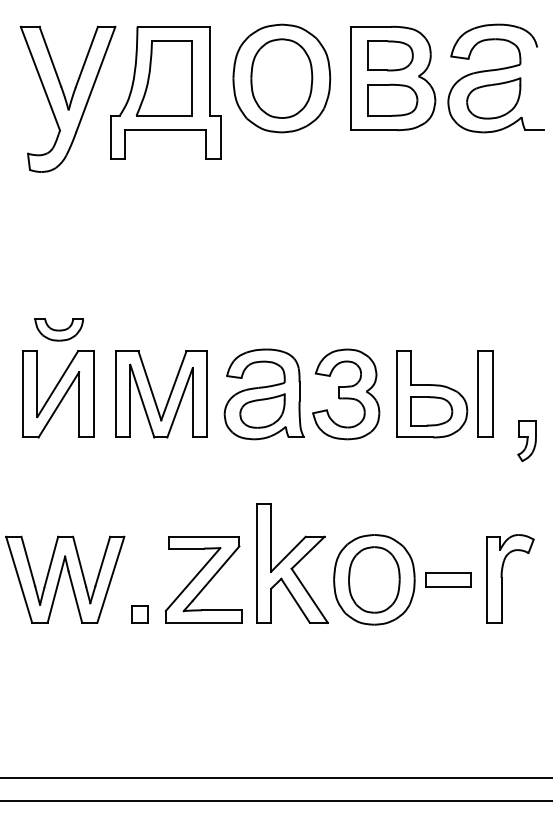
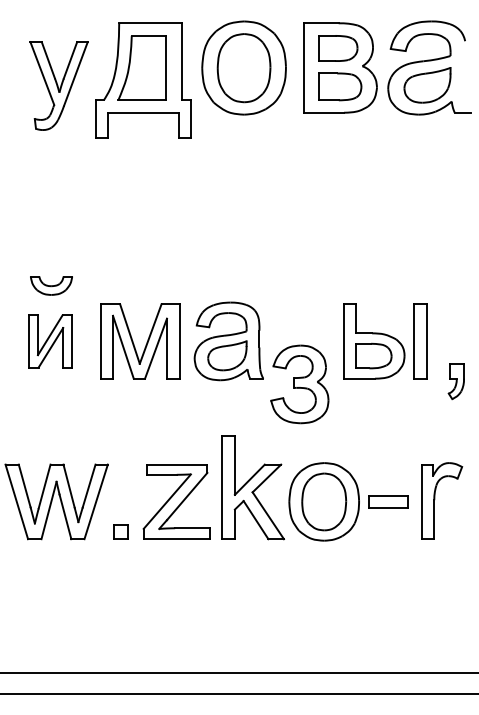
part: (67, 98) -> (58, 85), size x0.7
part: (58, 394) -> (50, 341), size x0.7
part: (345, 394) -> (299, 384), moved

